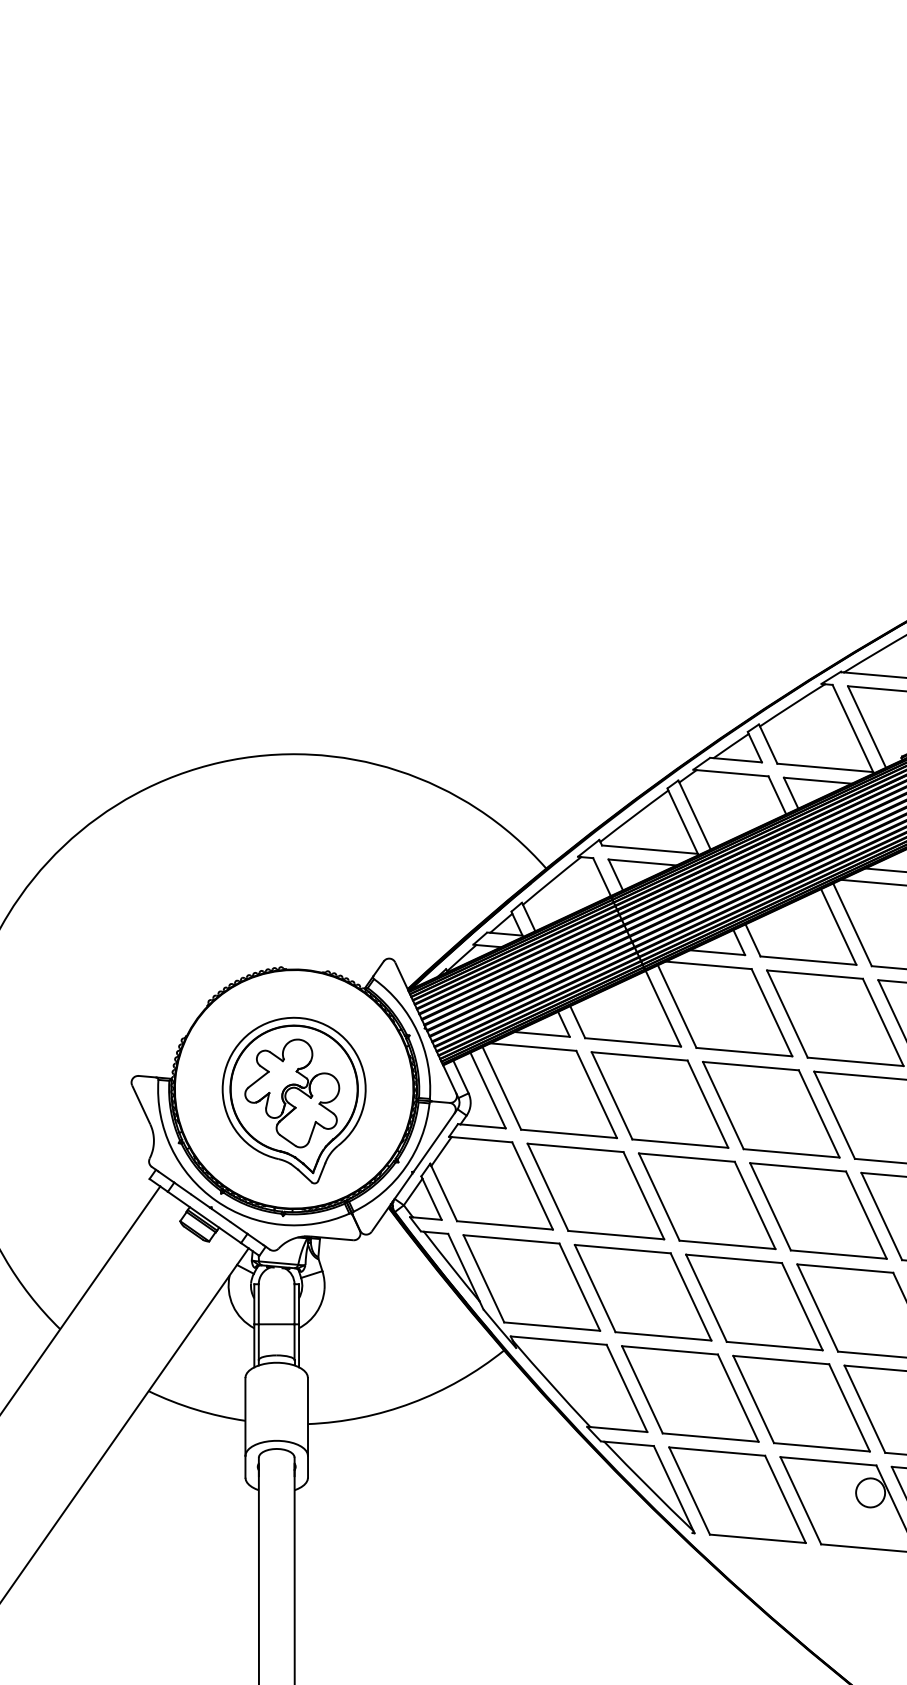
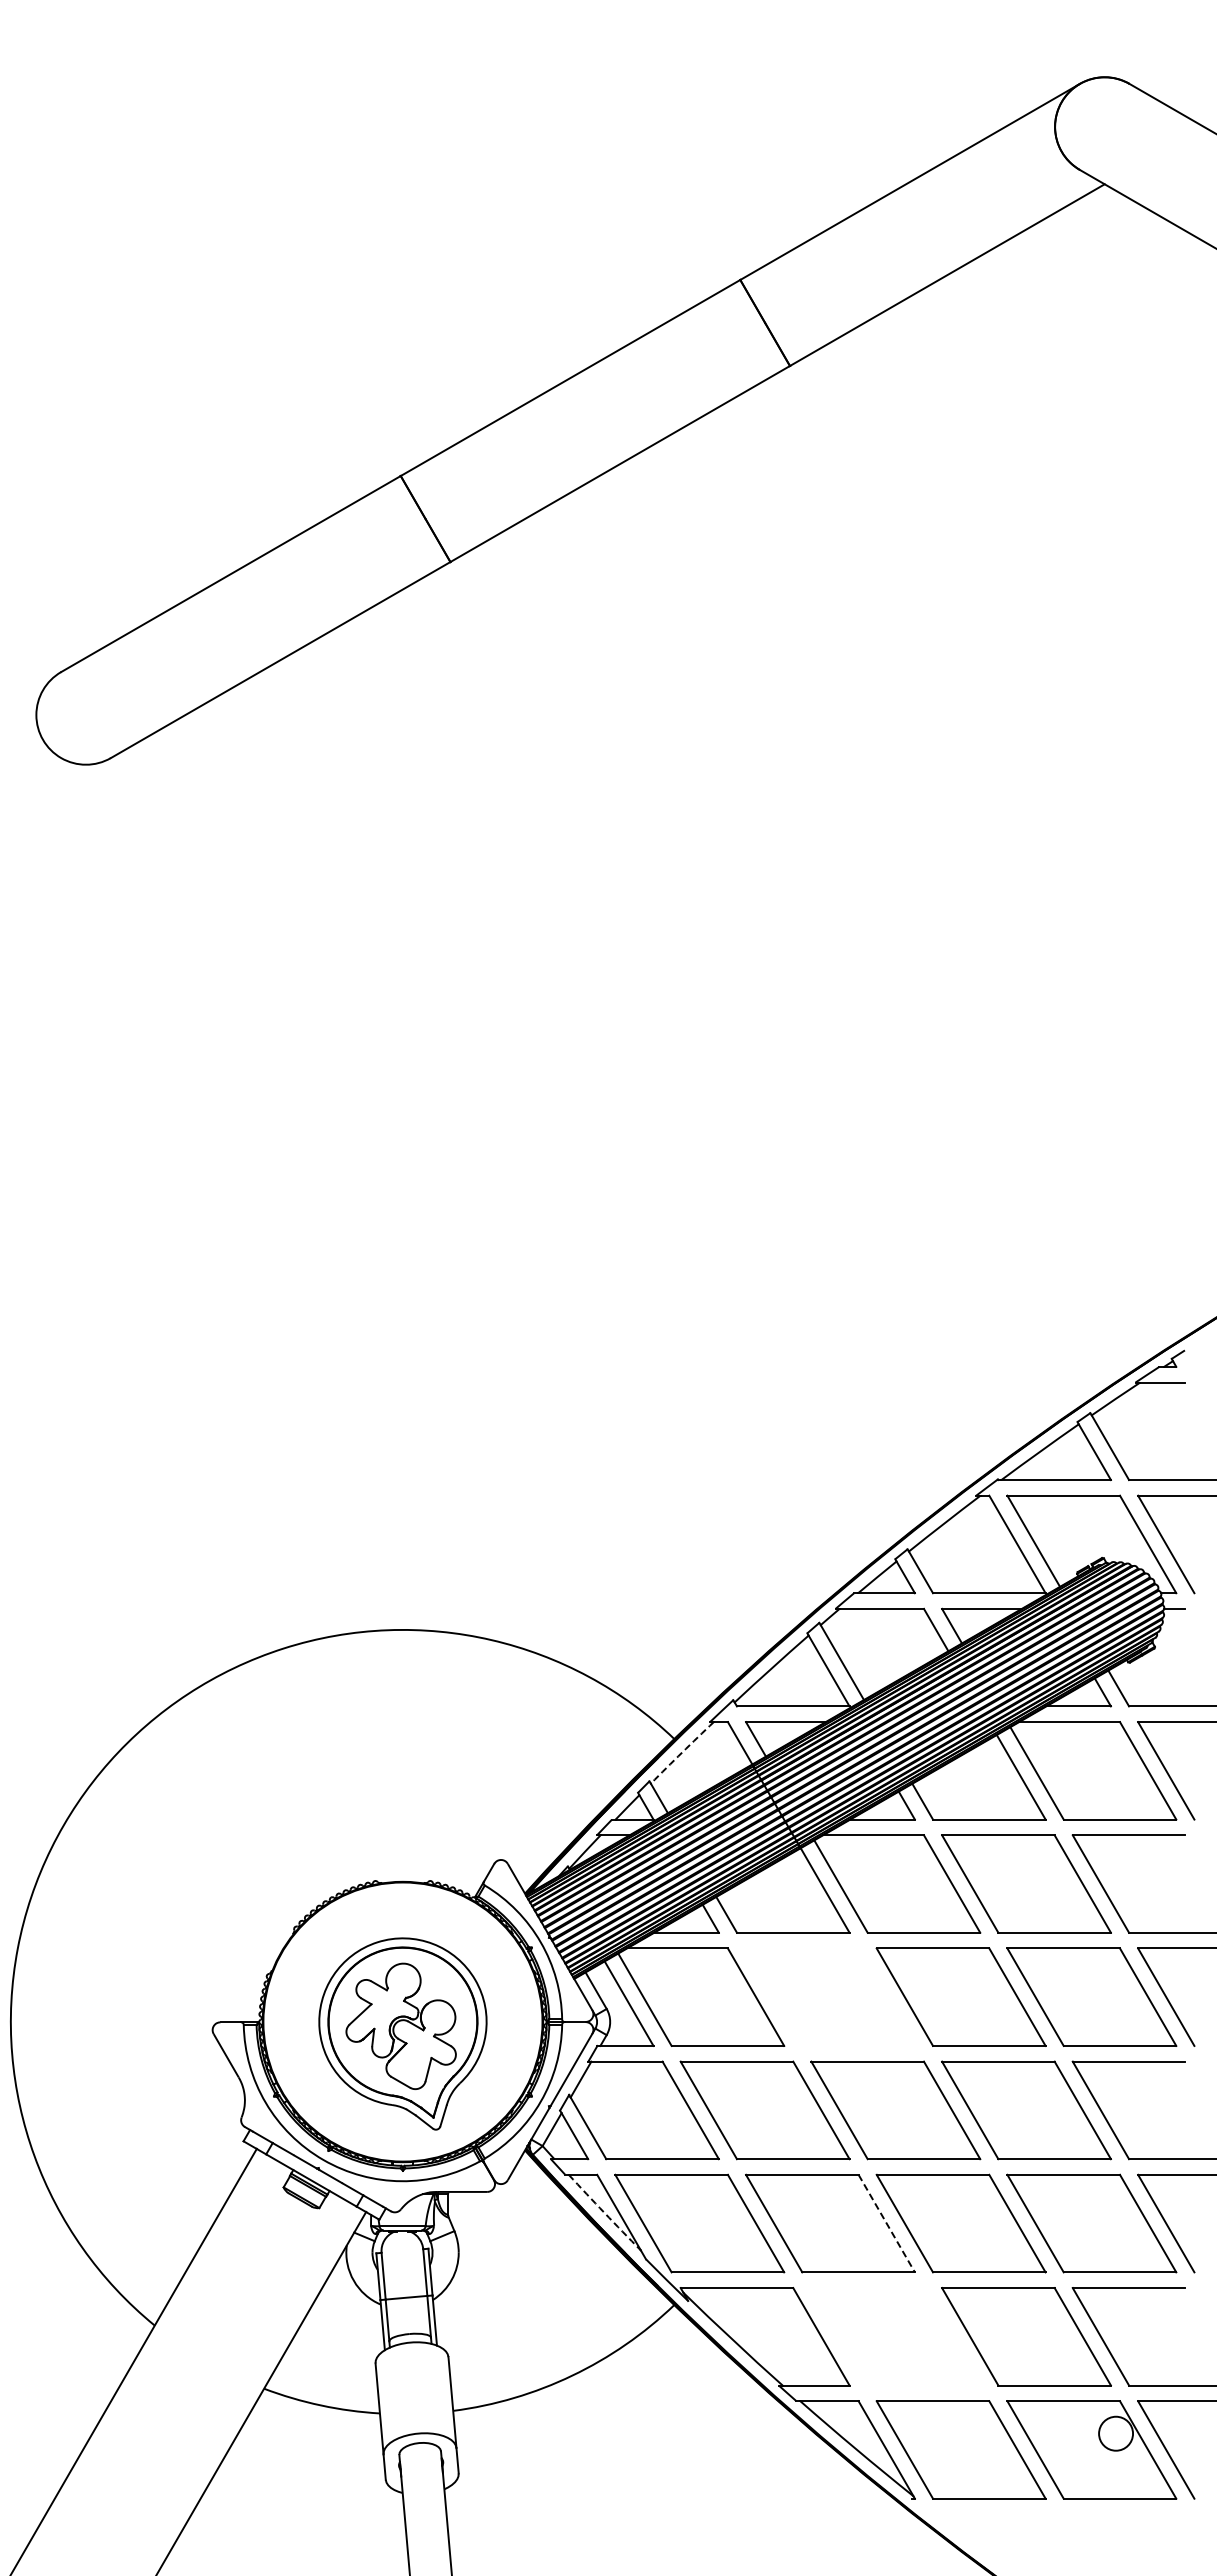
arc: (552, 880) -> (682, 1752), solid -> dashed
part: (660, 1099) -> (830, 1996), removed
arc: (451, 1266) -> (604, 2212), solid -> dashed
line: (691, 1297) -> (887, 2224), solid -> dashed
part: (690, 1393) -> (895, 2336), removed

